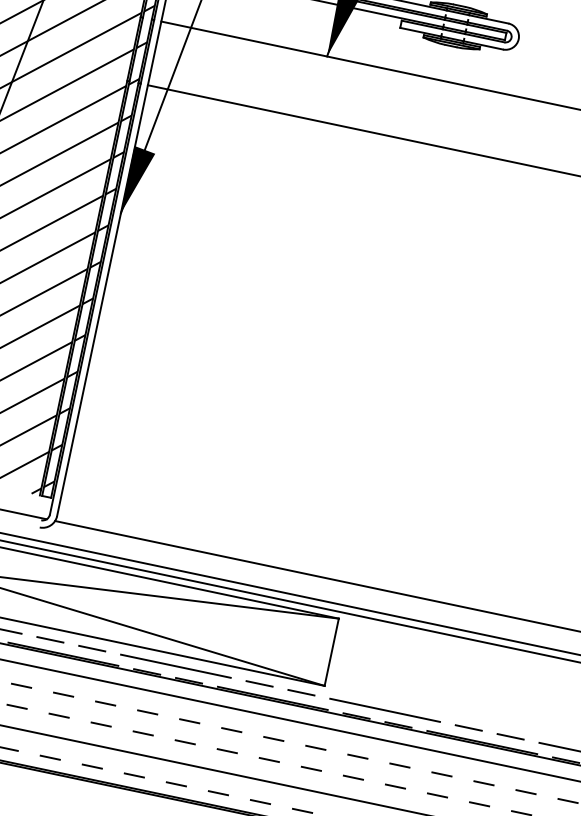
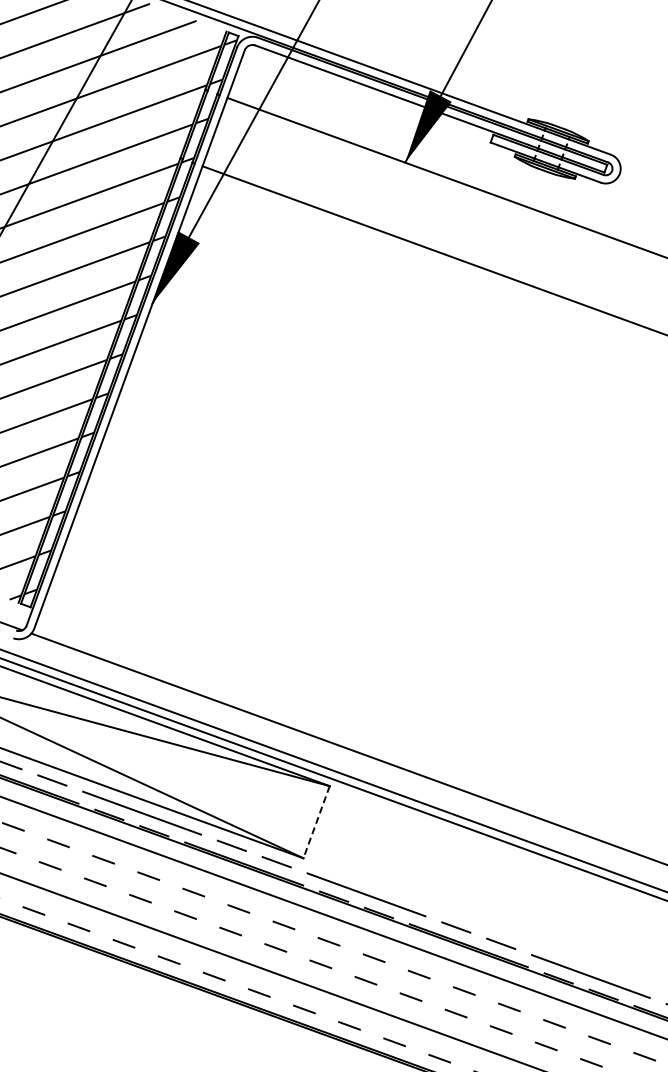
line: (331, 652) -> (316, 822), solid -> dashed

